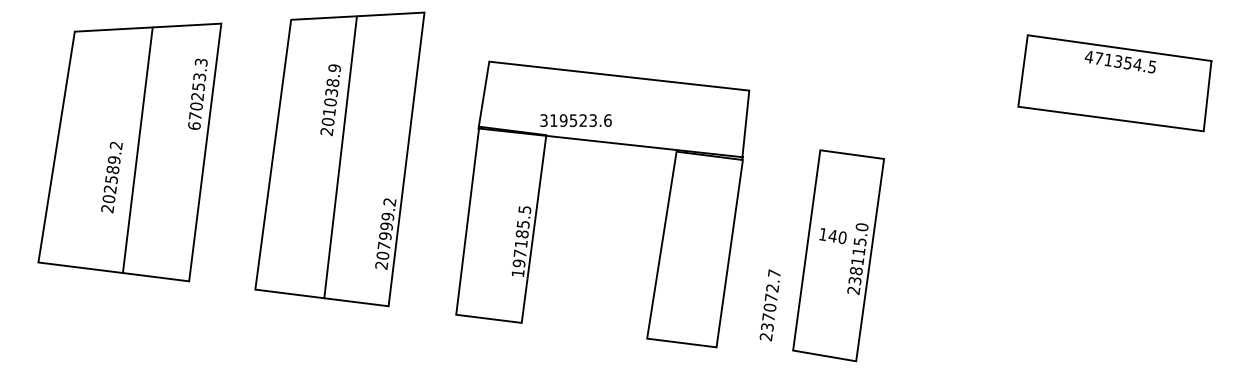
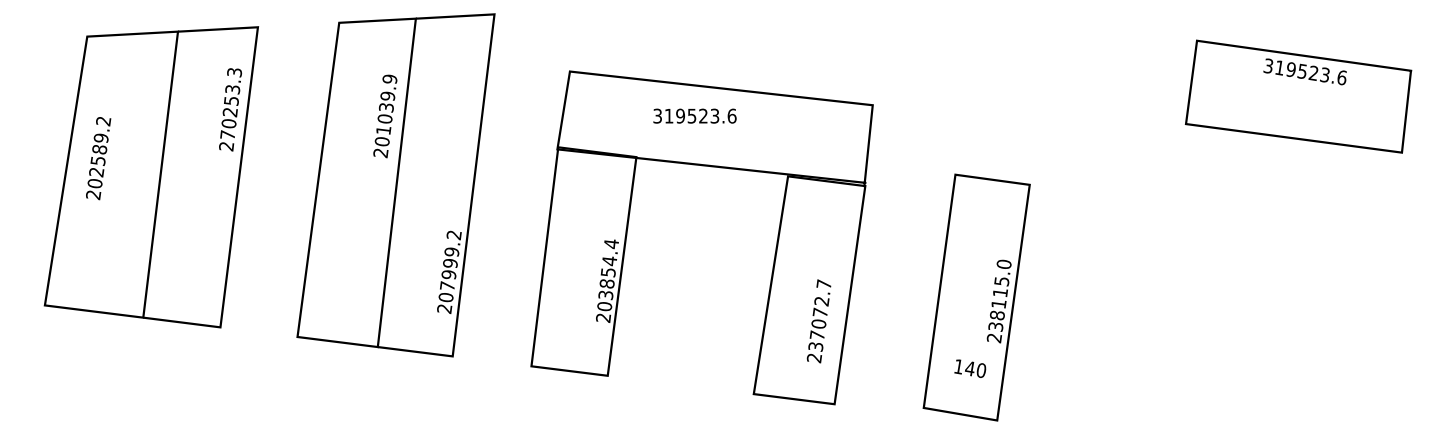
text: (1120, 61) -> (1304, 71), 471354.5 -> 319523.6
text: (332, 83) -> (387, 96), 201038.9 -> 201039.9
text: (575, 120) -> (694, 115), moved
text: (194, 126) -> (226, 146), 670253.3 -> 270253.3
text: (111, 177) -> (98, 158), moved
text: (833, 235) -> (970, 368), moved
text: (521, 241) -> (607, 280), 197185.5 -> 203854.4
text: (769, 305) -> (818, 321), moved

